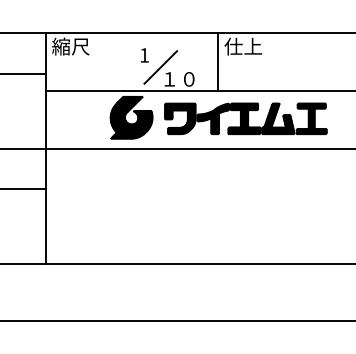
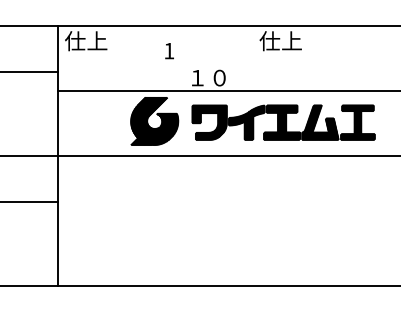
text: (70, 46) -> (85, 41), 縮尺 -> 仕上
line: (218, 61) -> (252, 57), removed
line: (160, 67) -> (187, 64), removed

